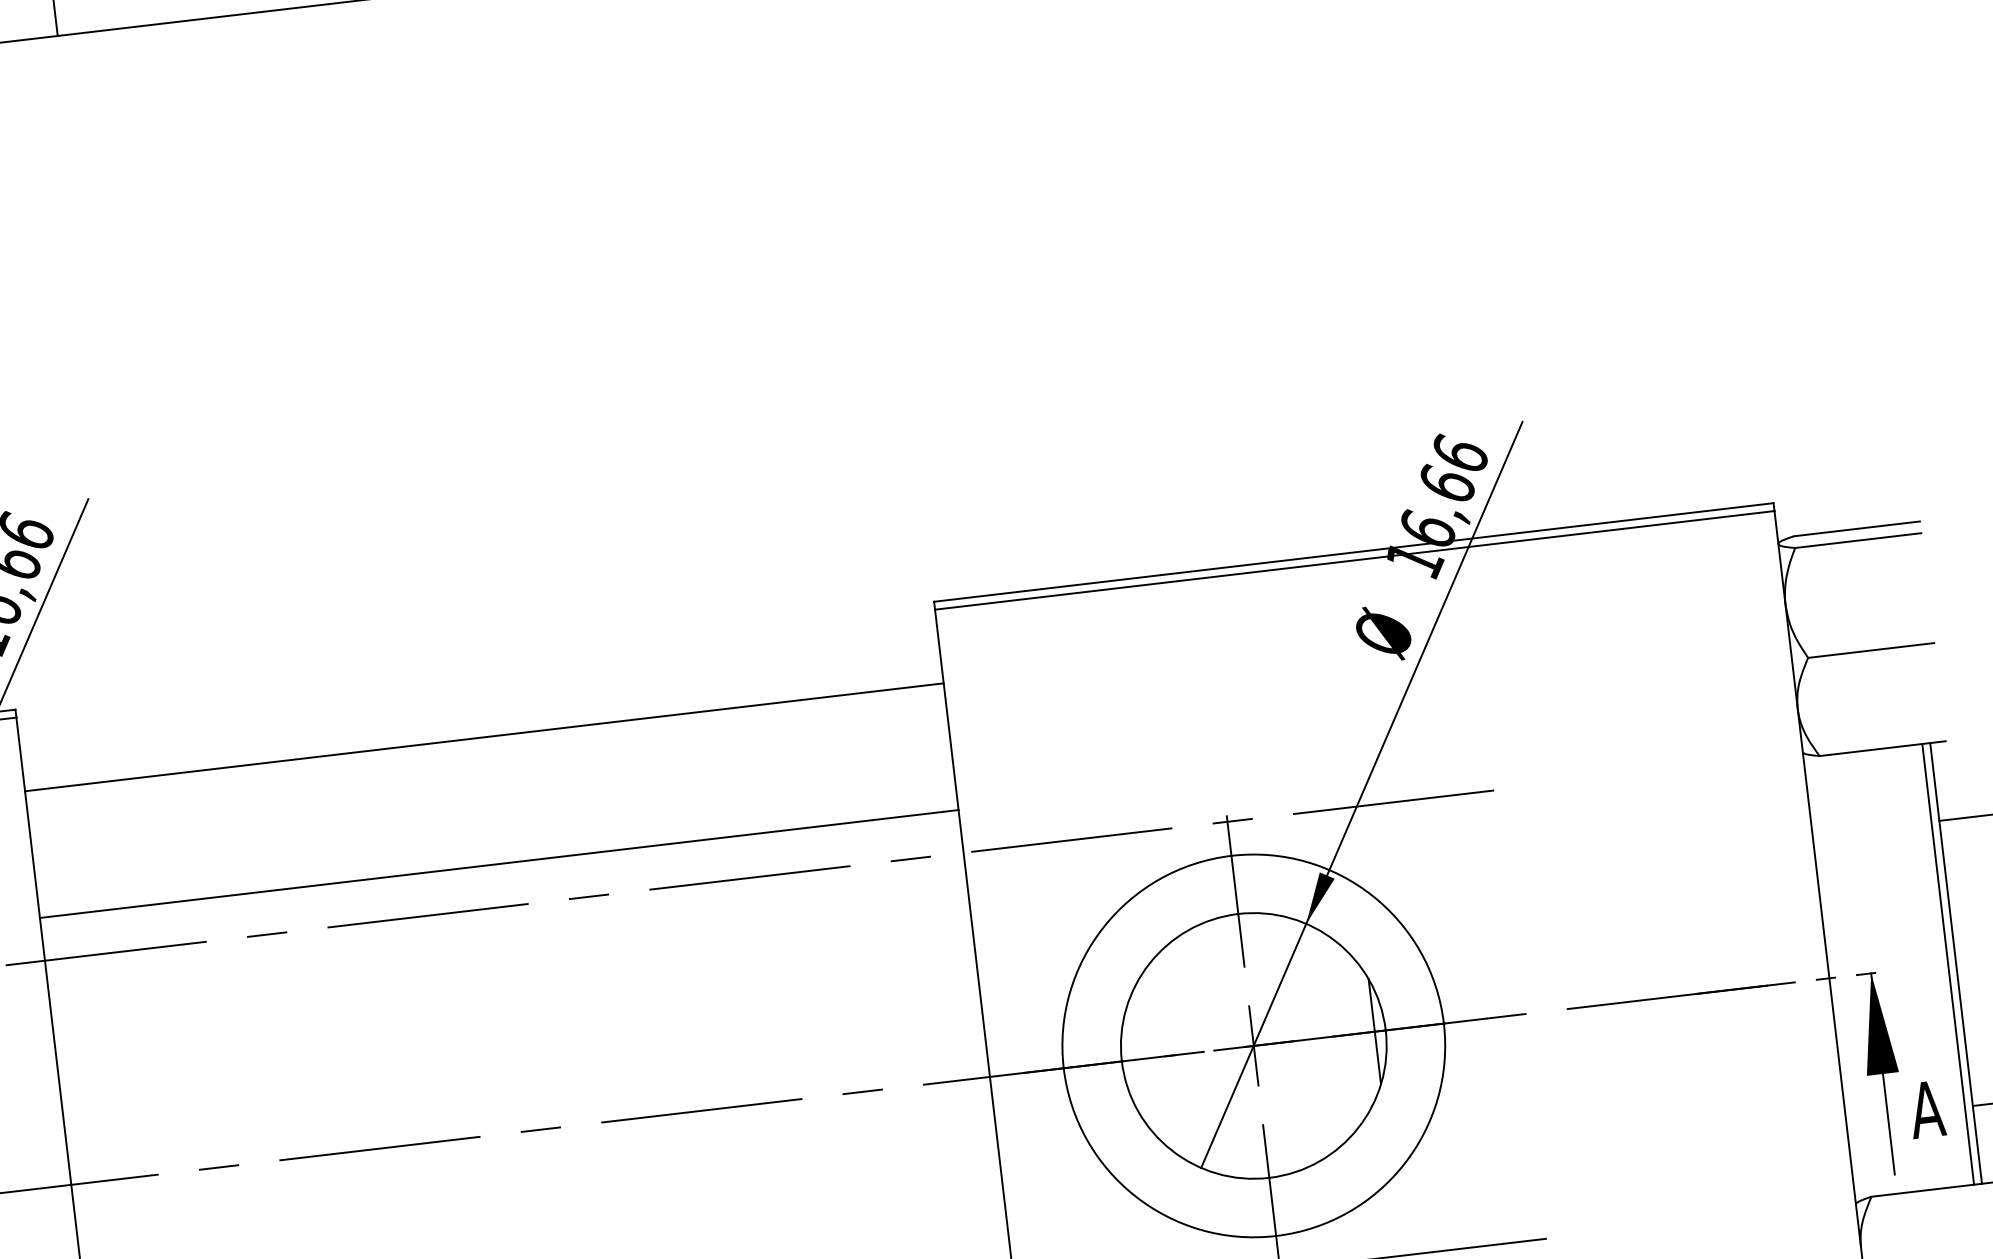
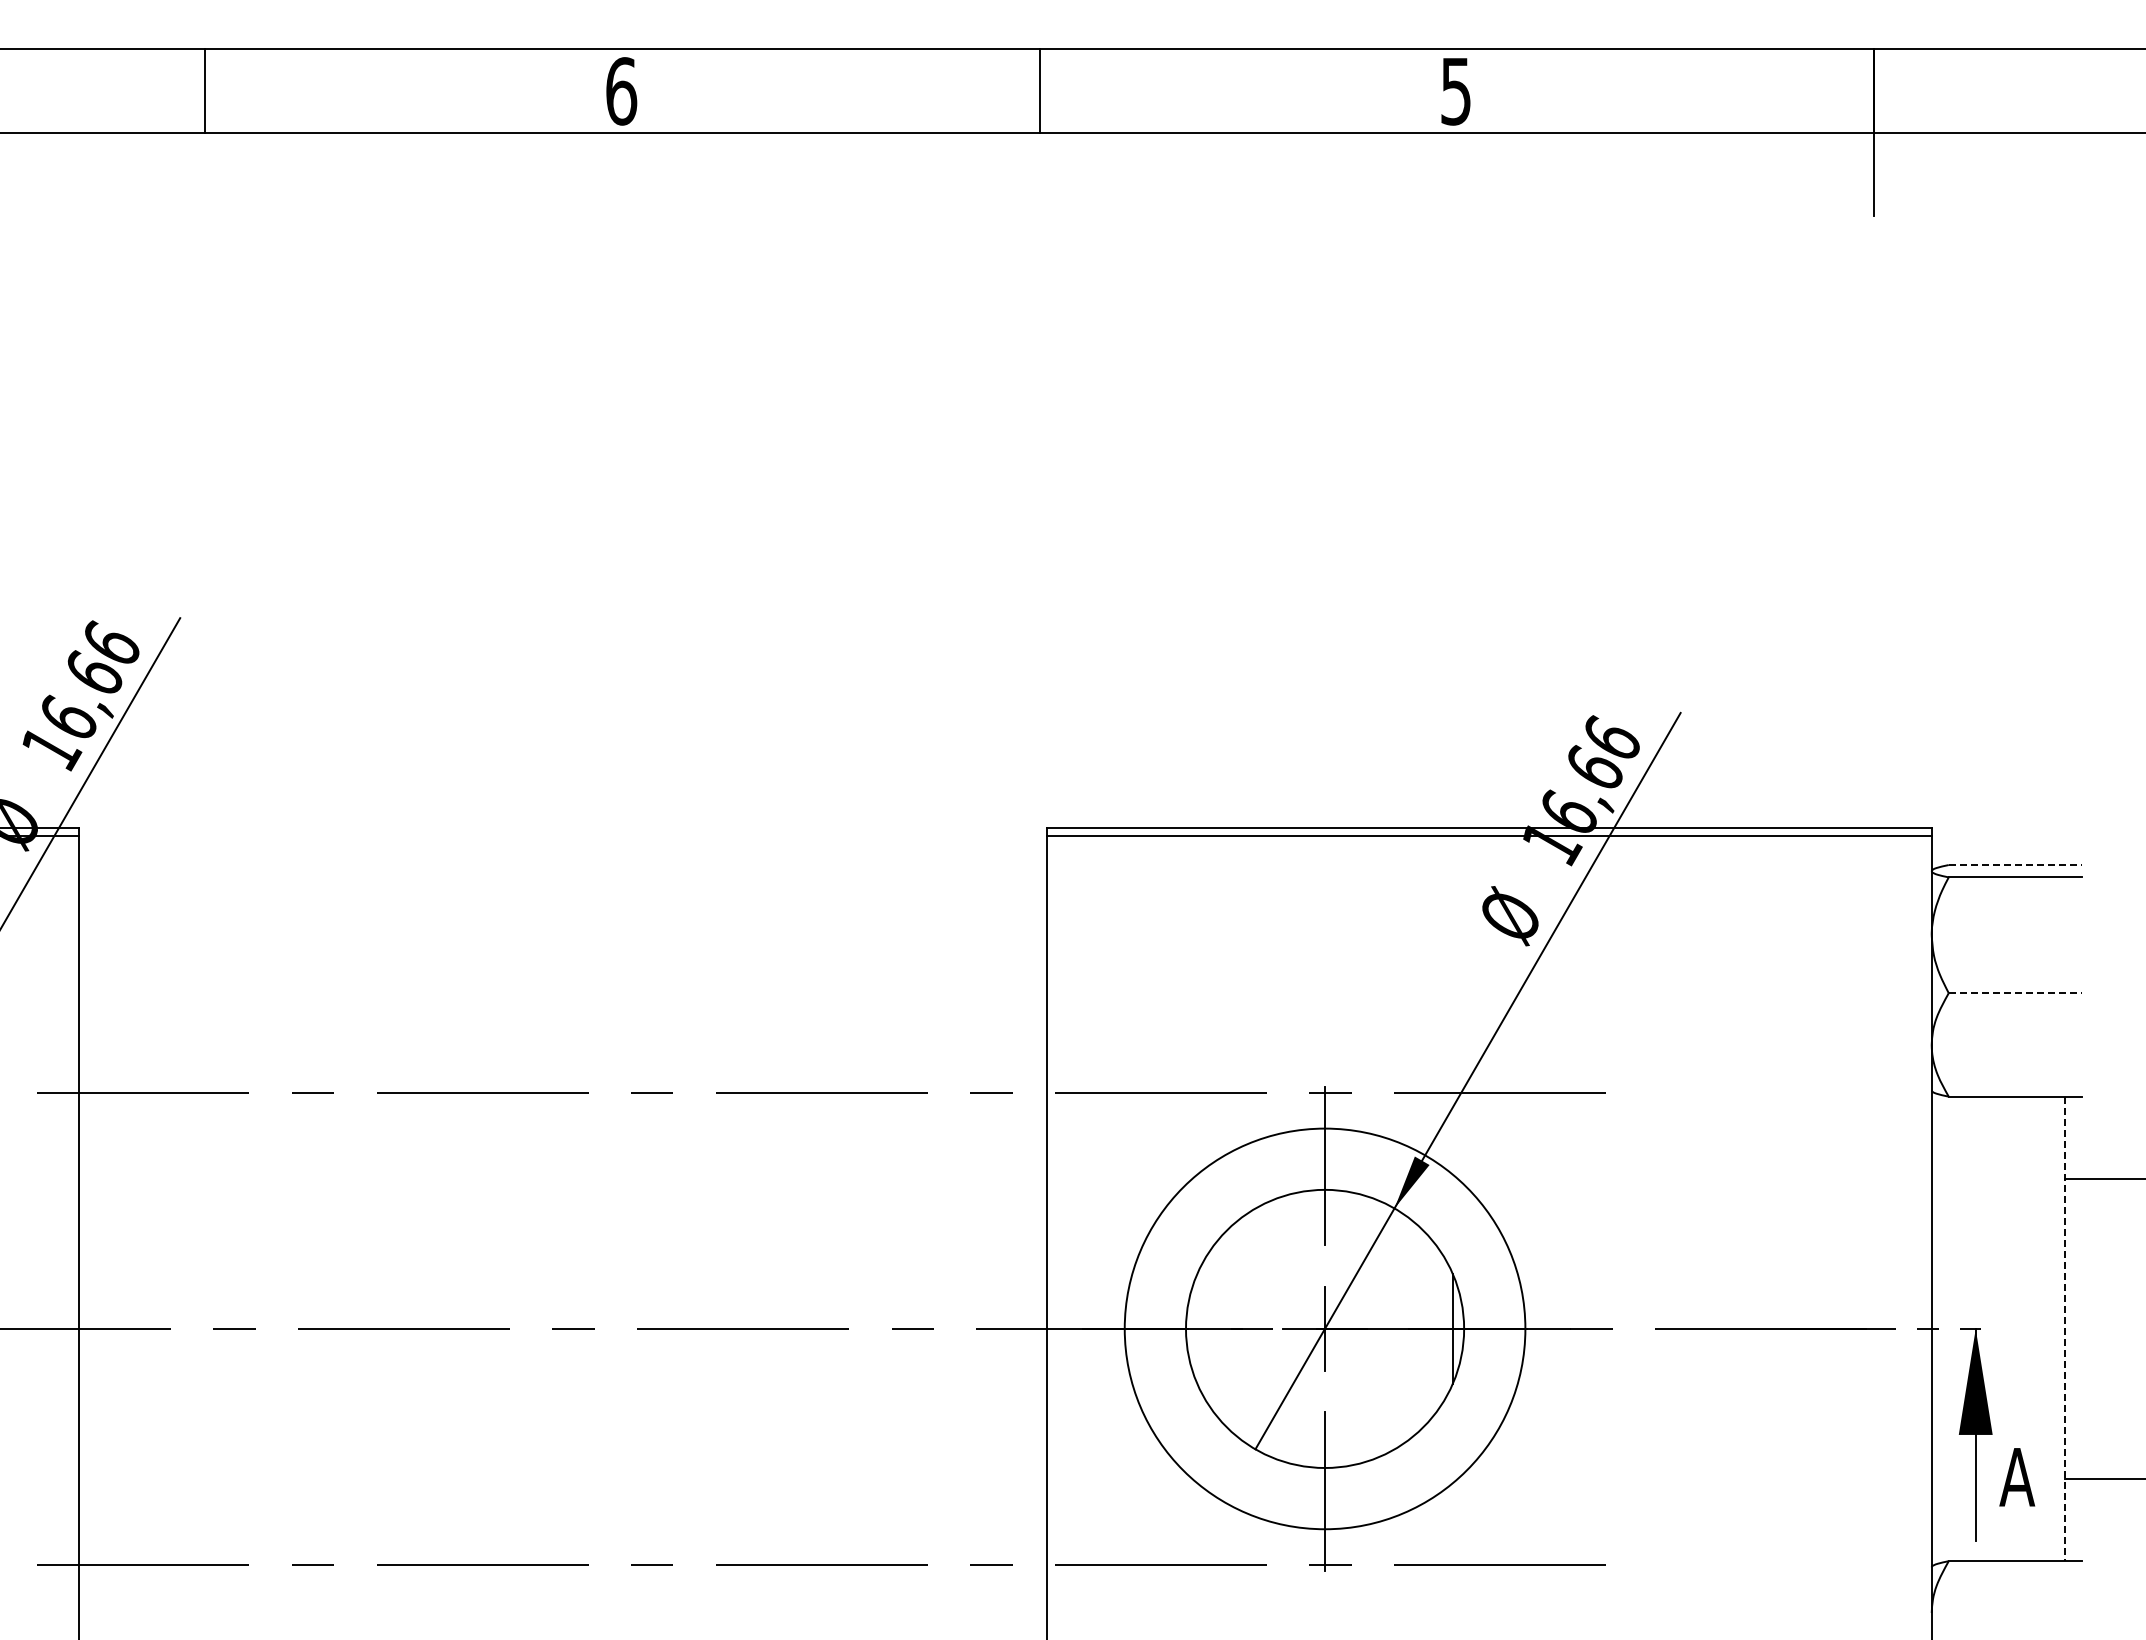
line: (1857, 529) -> (2015, 865), solid -> dashed
line: (1871, 650) -> (2015, 993), solid -> dashed
line: (484, 737) -> (562, 914), removed
line: (498, 863) -> (562, 1047), removed
line: (1956, 963) -> (2065, 1329), solid -> dashed
line: (1947, 964) -> (2056, 1328), removed

